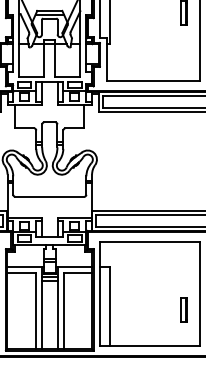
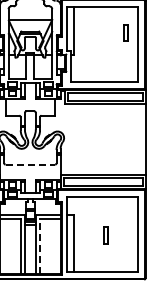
line: (49, 196) -> (30, 164), solid -> dashed
part: (182, 309) -> (105, 235), moved
line: (63, 311) -> (40, 246), solid -> dashed

